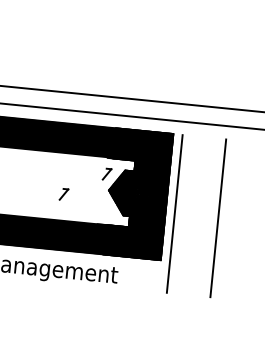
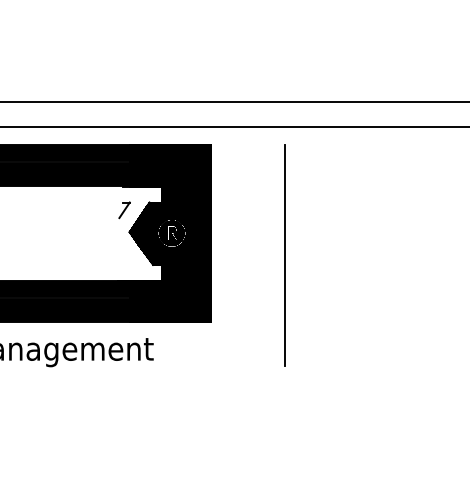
part: (63, 194) -> (67, 244), removed
line: (174, 213) -> (223, 255), removed

